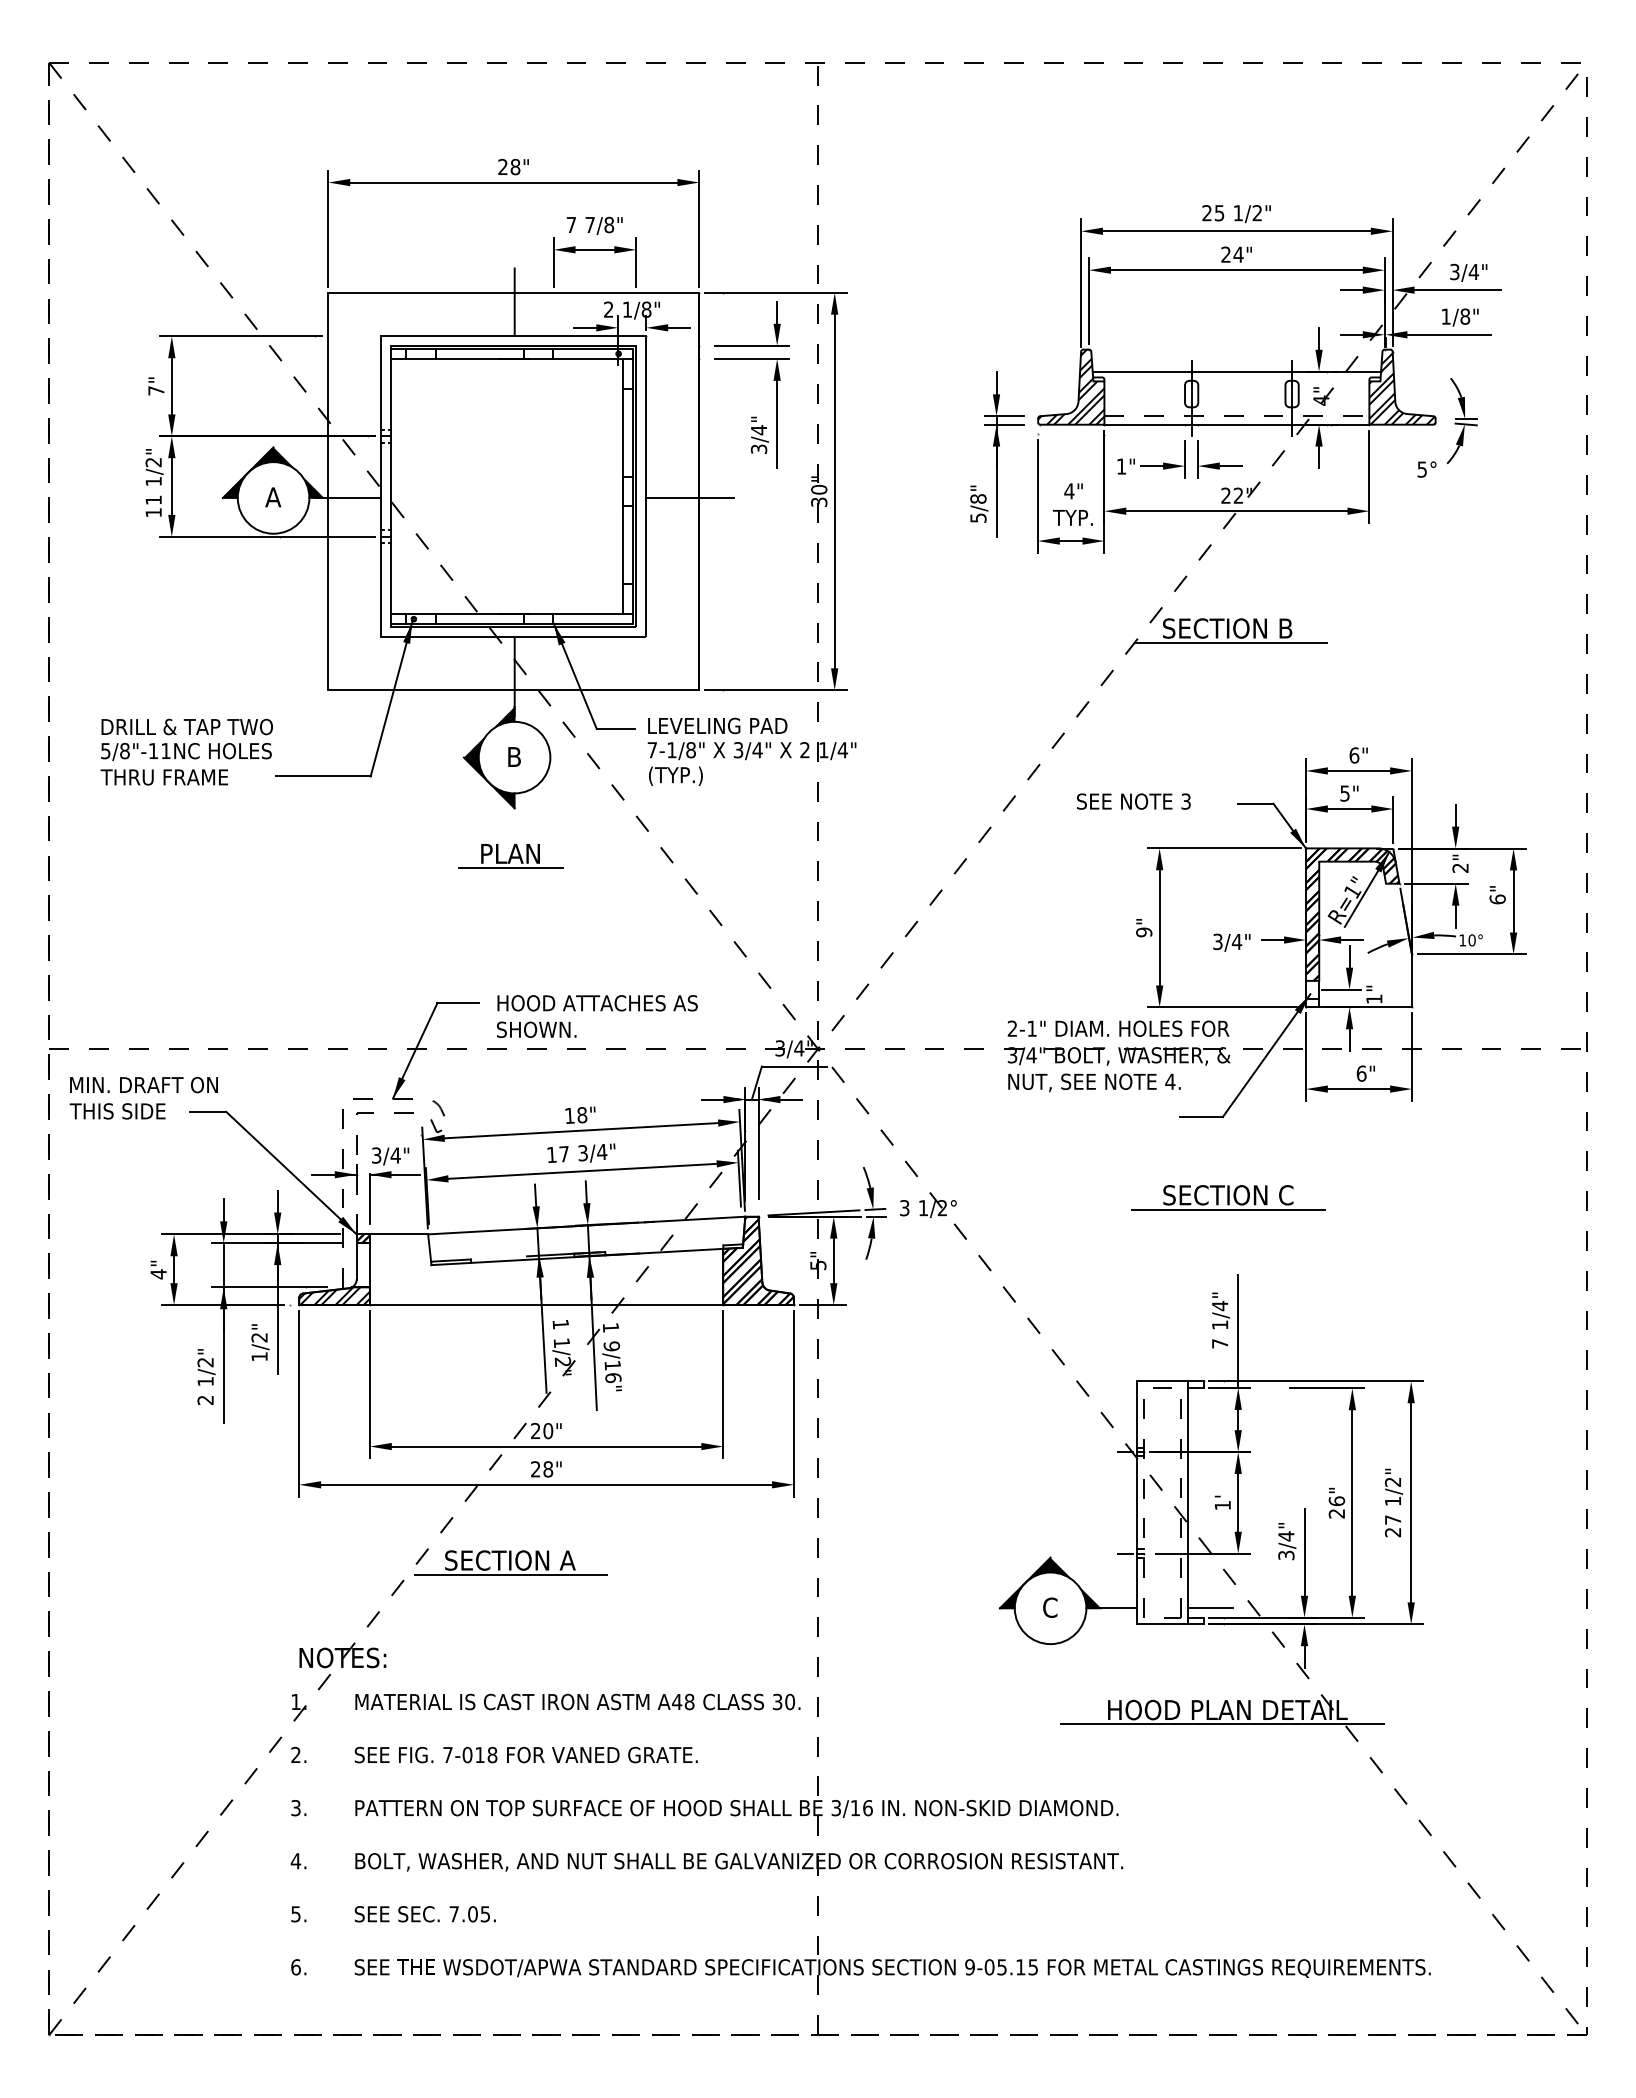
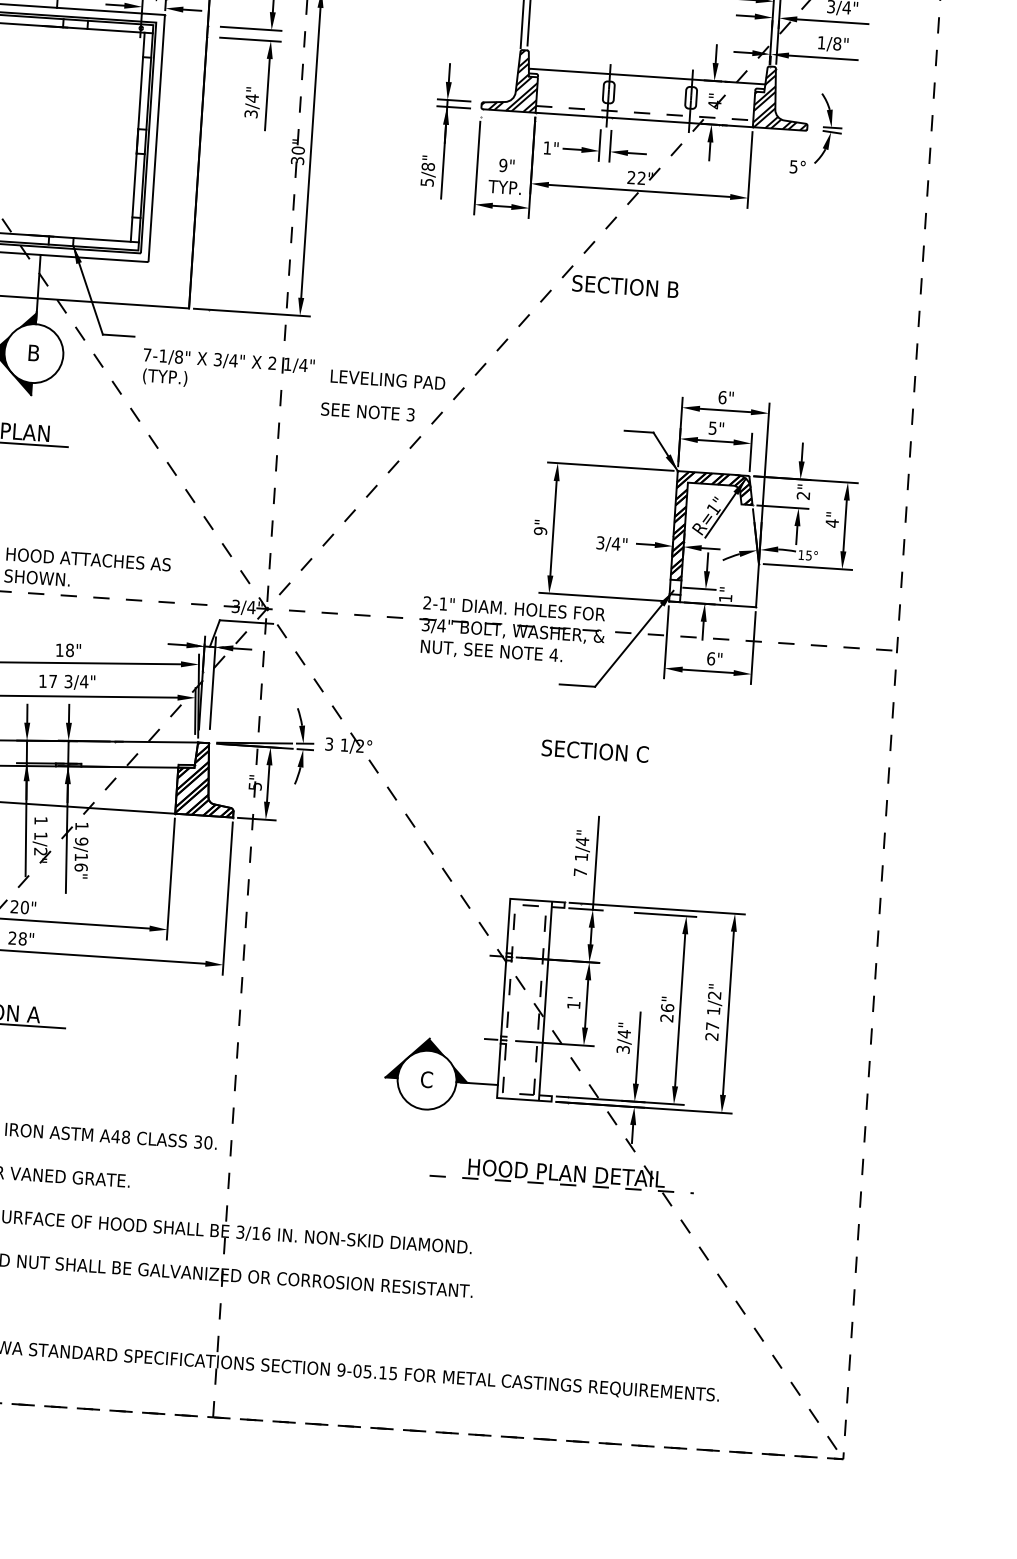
text: (1069, 491) -> (503, 165), 4" -> 9"
line: (690, 498) -> (192, 150), removed
line: (1230, 643) -> (627, 299), removed
text: (717, 725) -> (387, 379), moved
text: (1133, 801) -> (367, 411), moved
text: (1497, 899) -> (832, 523), 6" -> 4"
text: (1471, 940) -> (808, 555), 10° -> 15°
line: (1228, 1209) -> (594, 762), removed
line: (1210, 1608) -> (558, 1089), removed
line: (1223, 1724) -> (562, 1184), solid -> dashed

